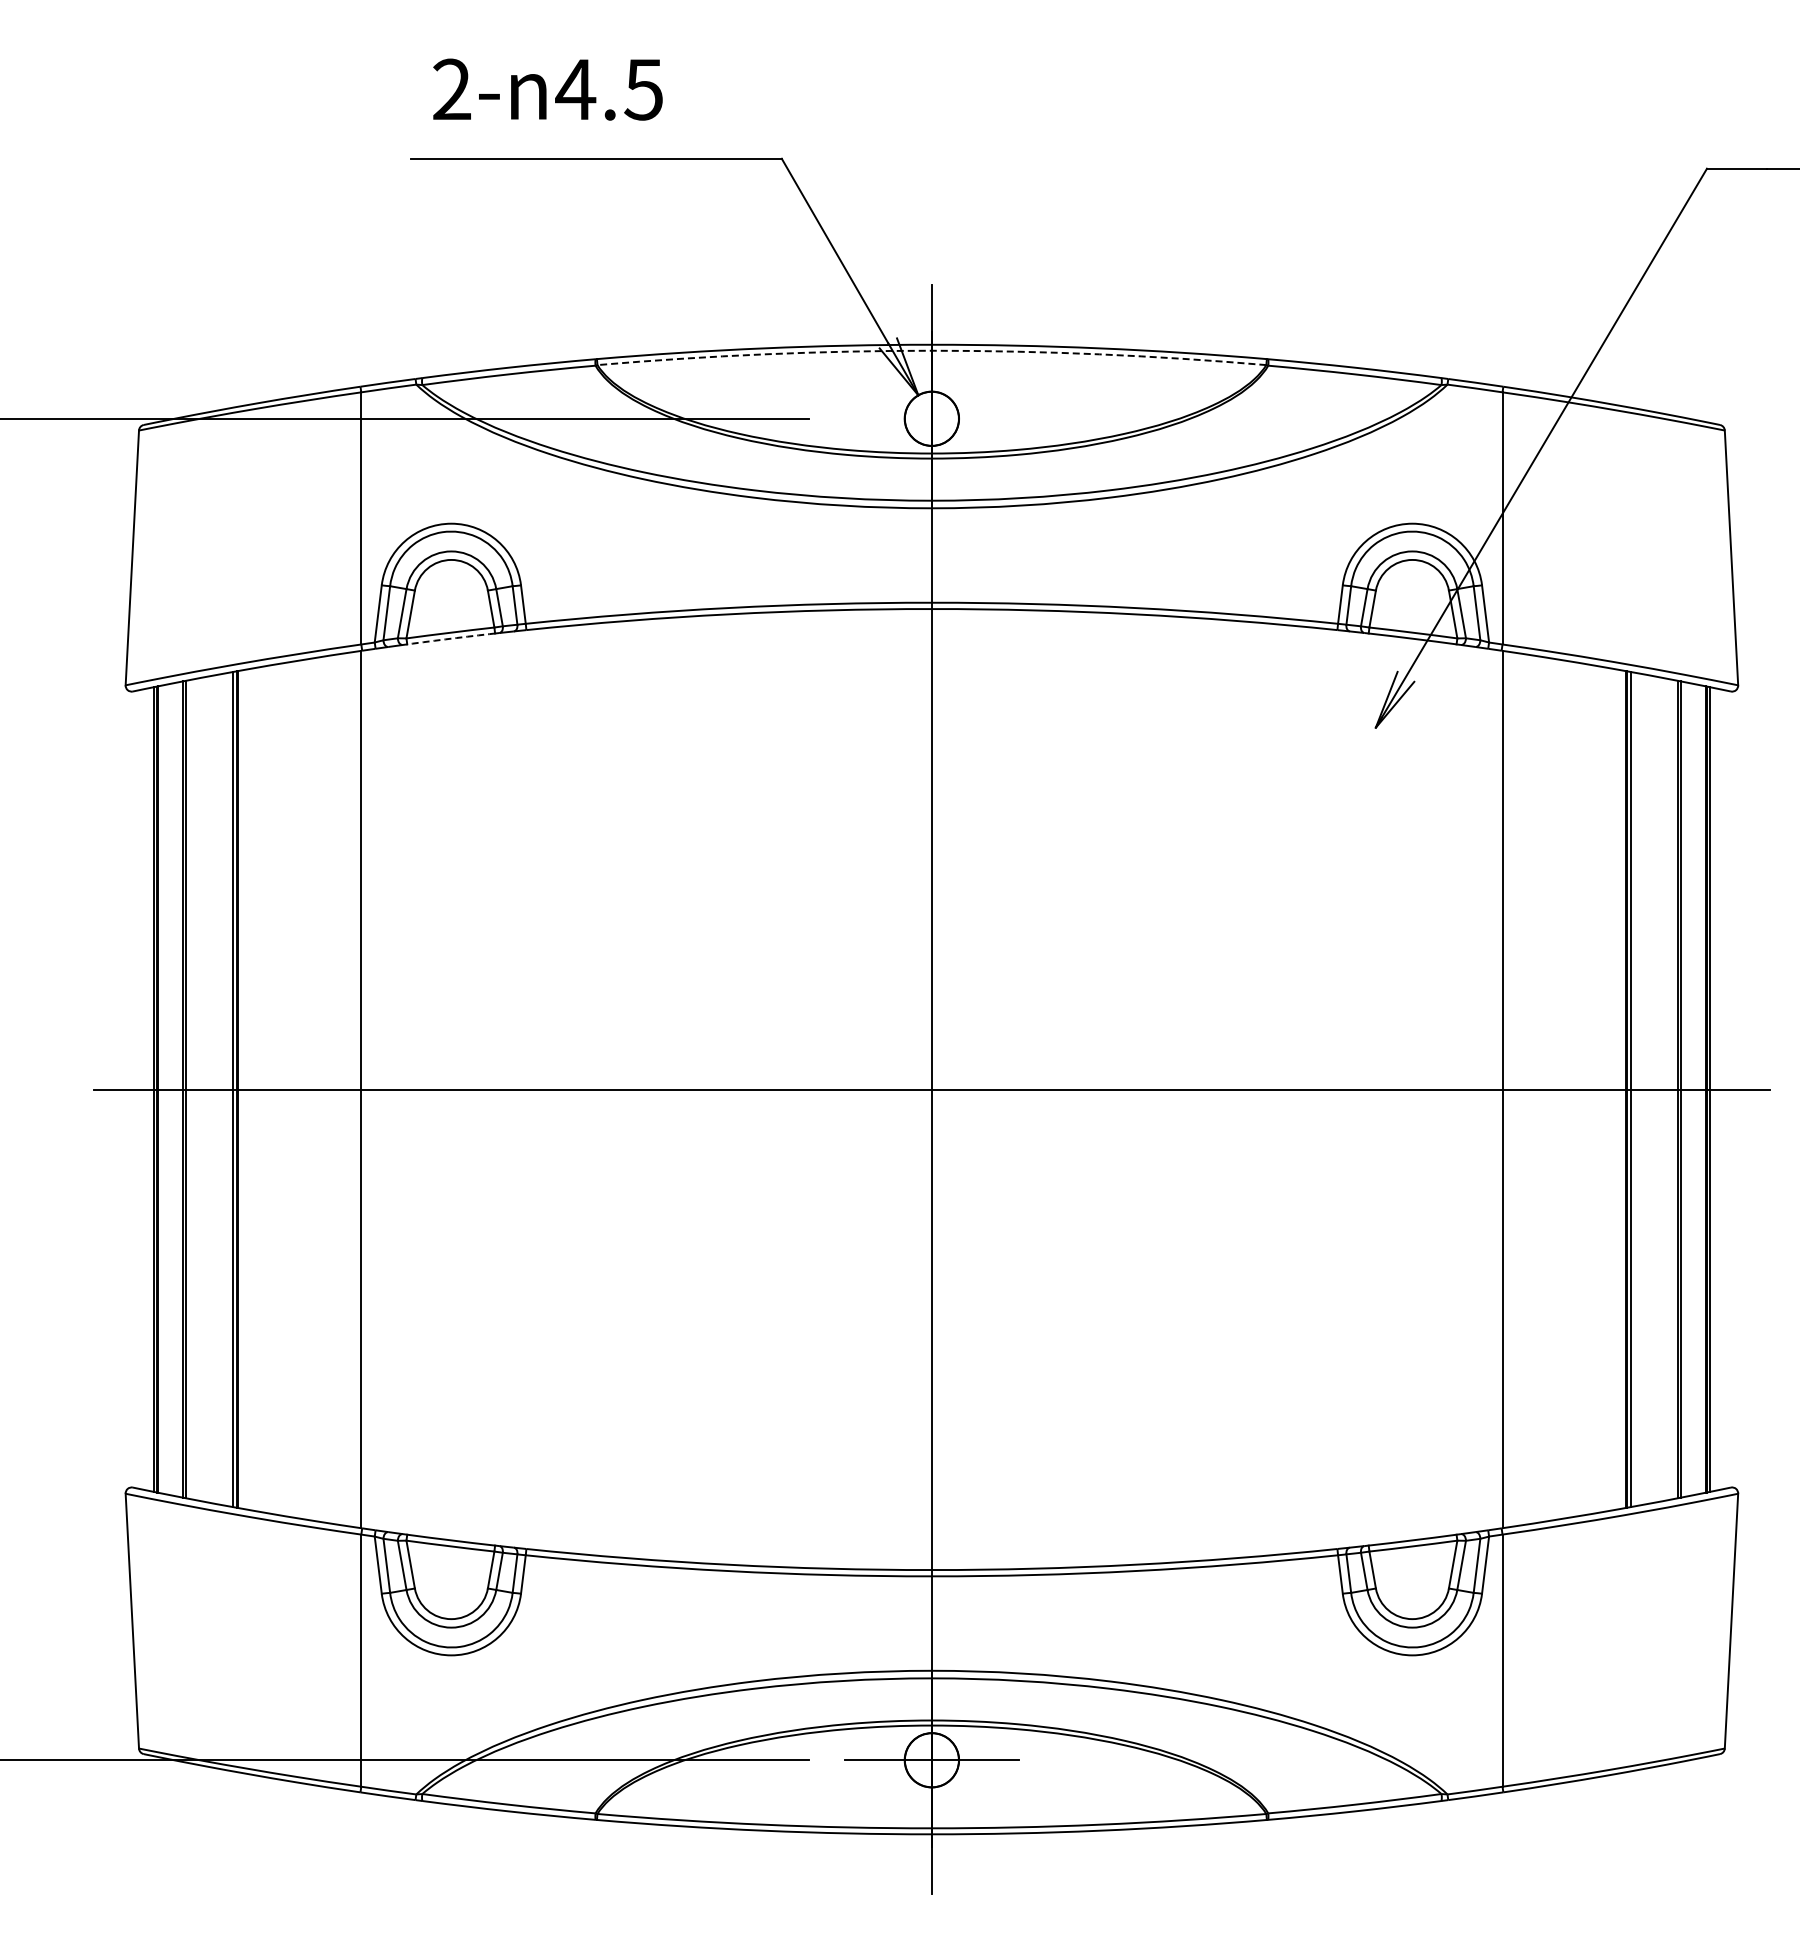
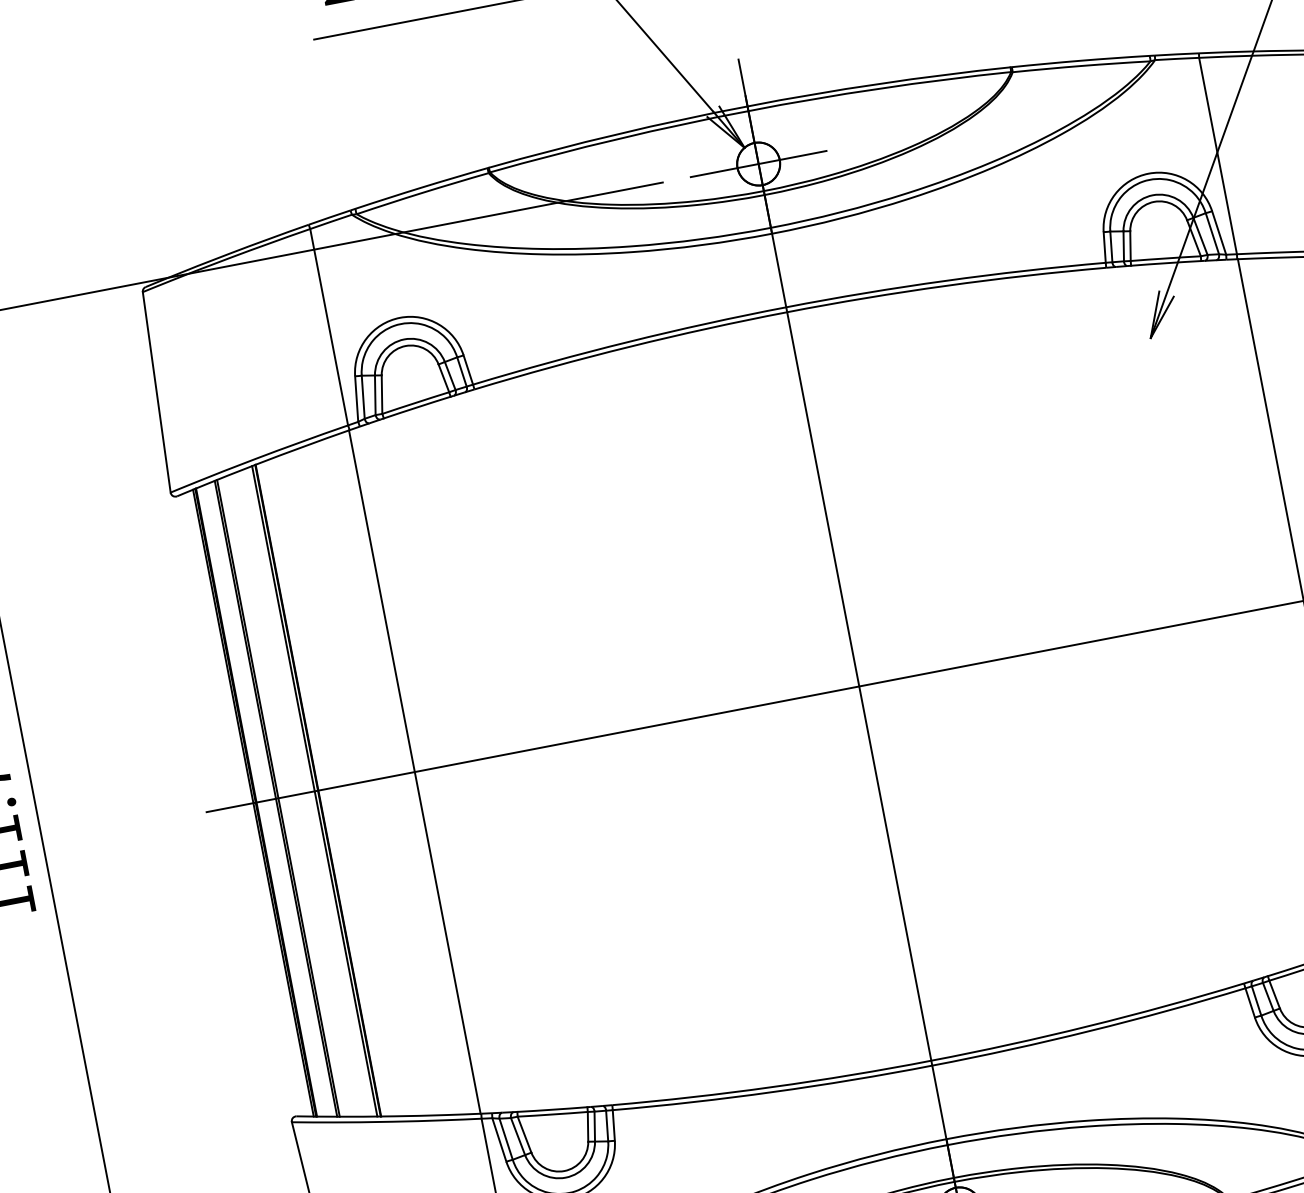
arc: (931, 350) -> (748, 110), dashed -> solid
line: (931, 418) -> (758, 163), added
arc: (451, 638) -> (417, 407), dashed -> solid

